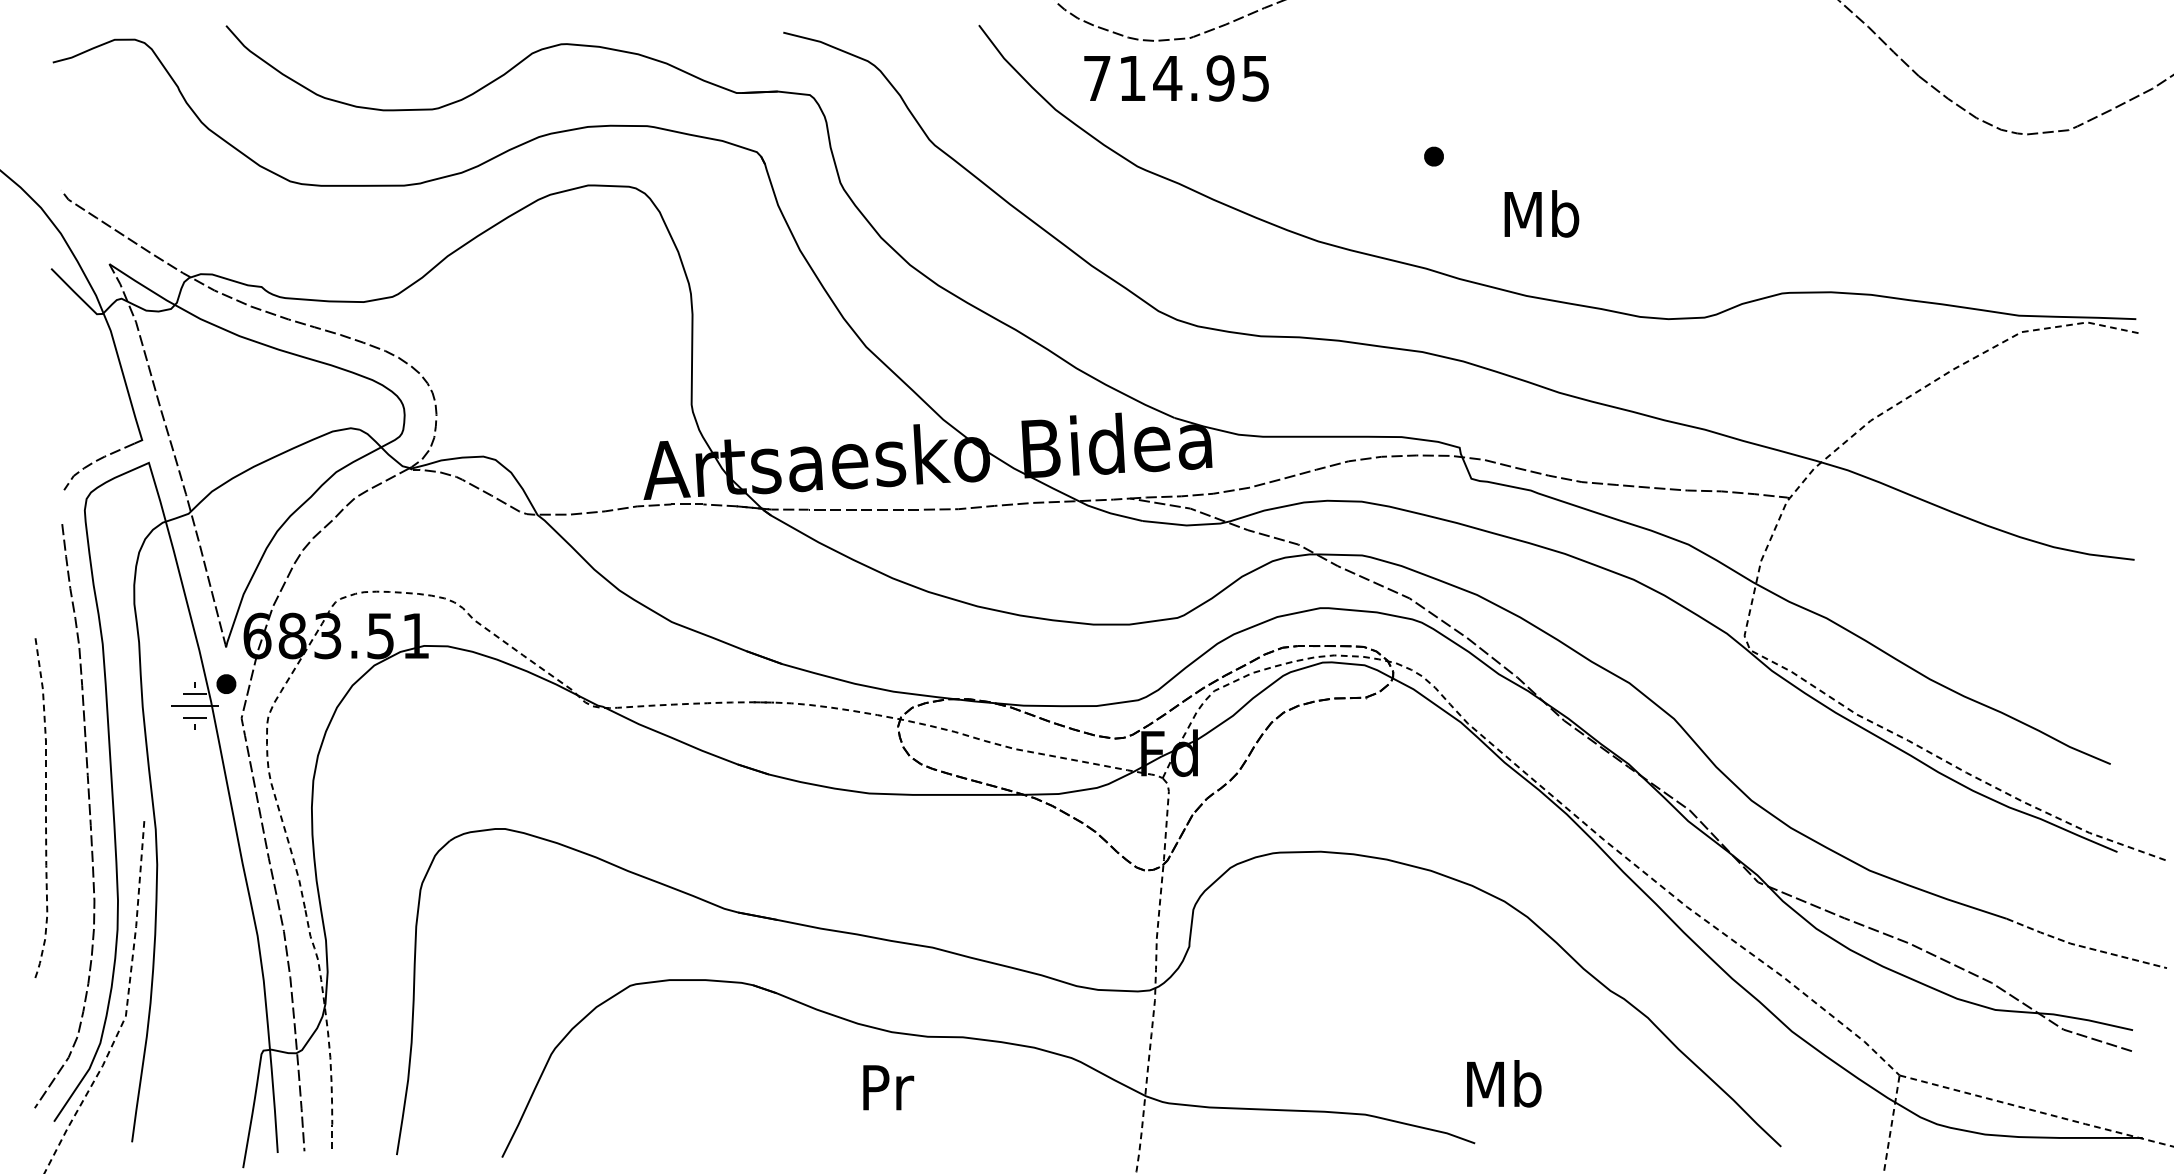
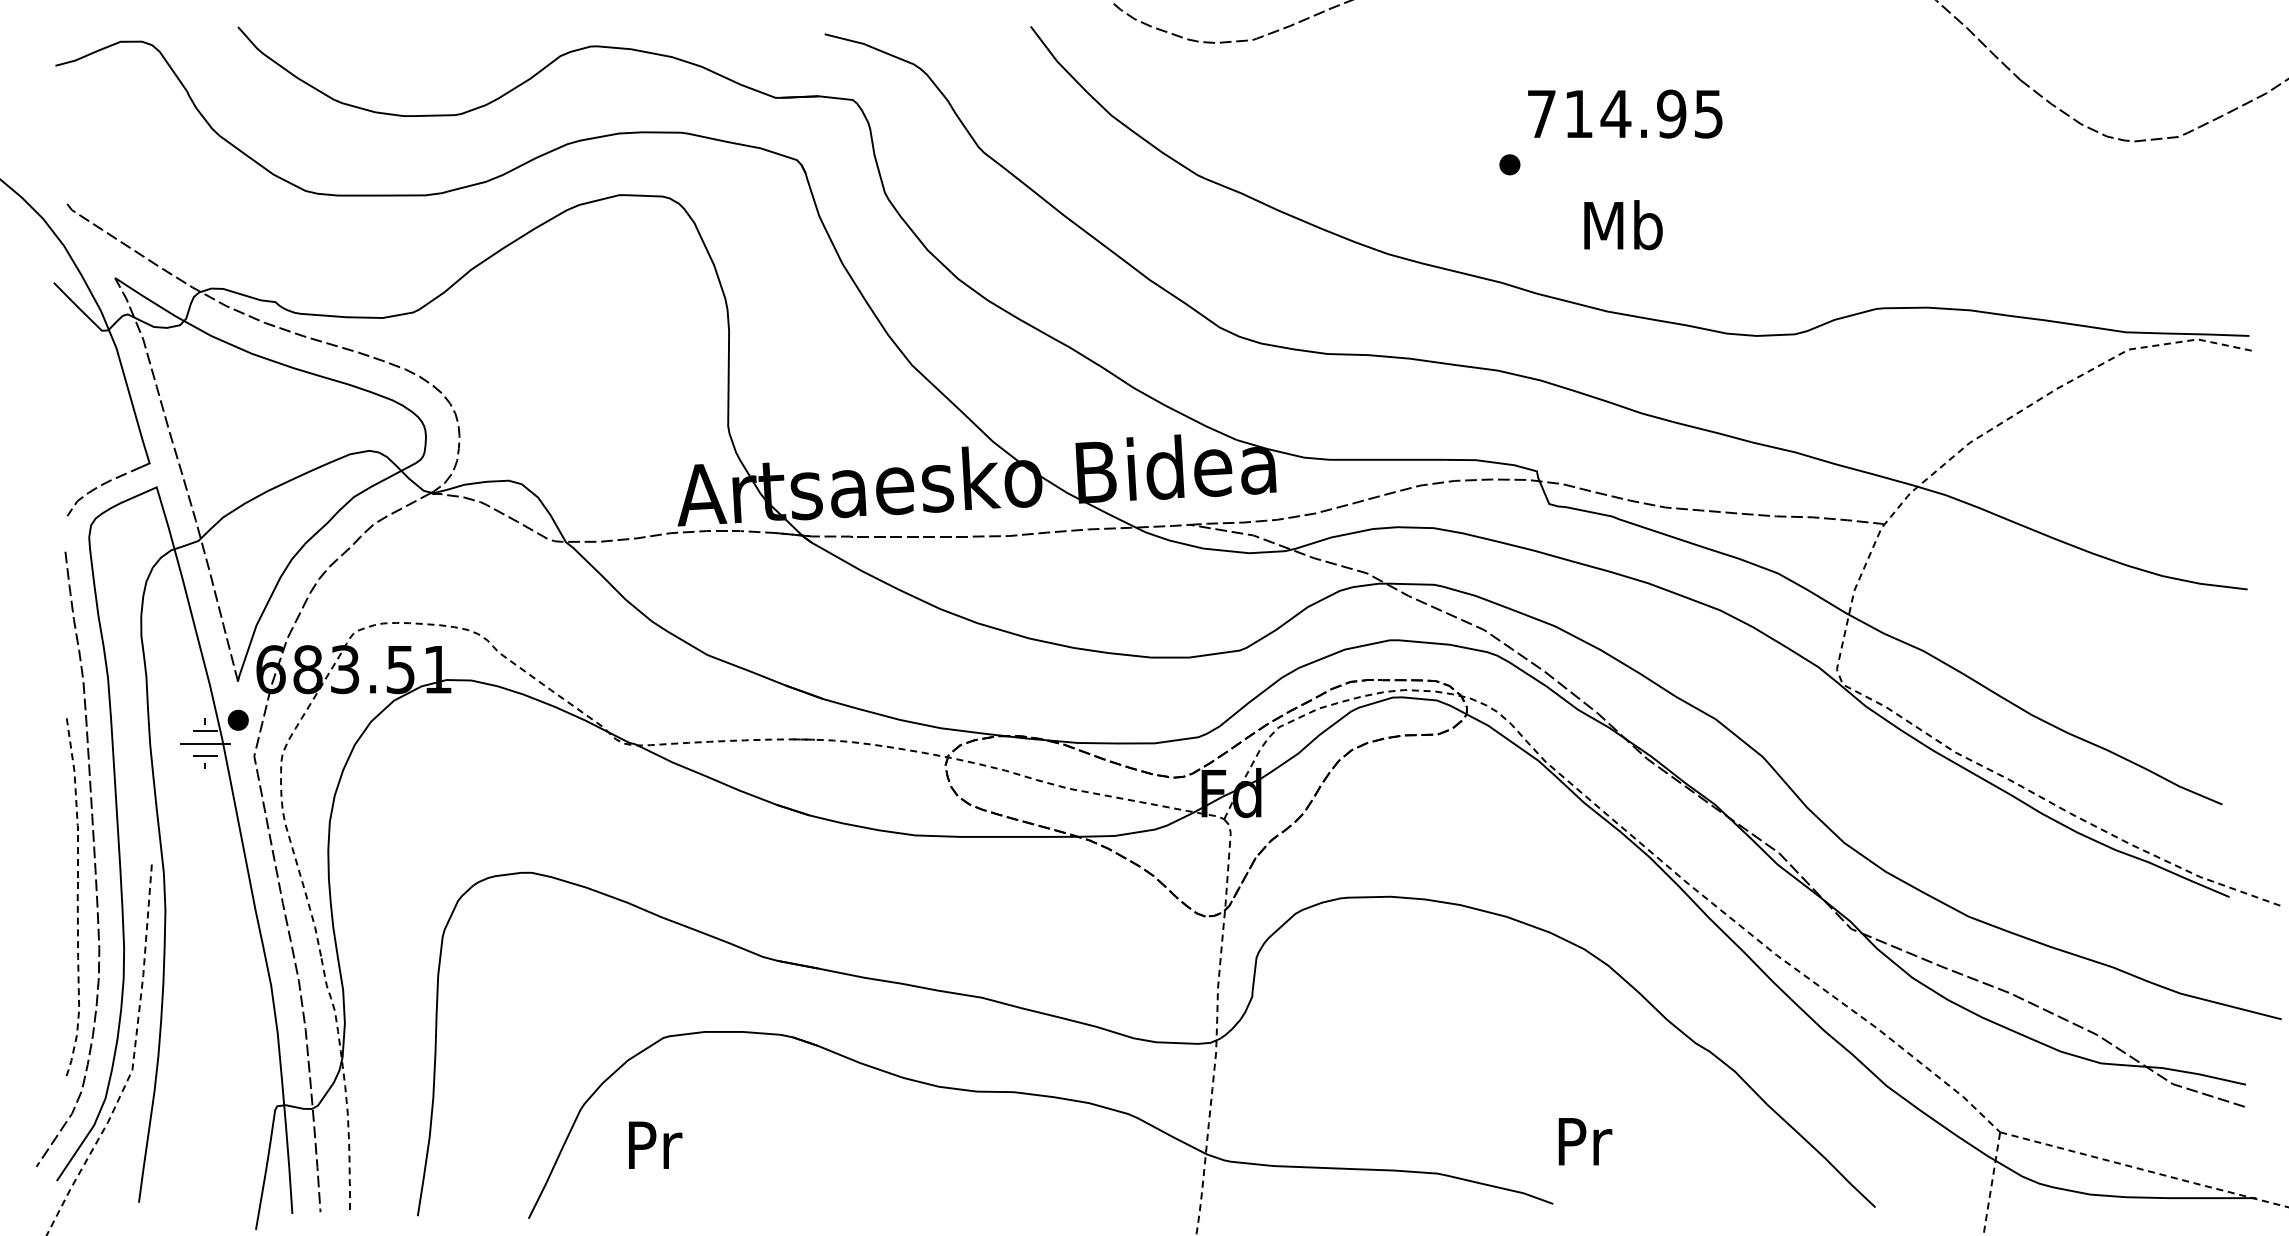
text: (1176, 78) -> (1625, 114), moved
curve: (45, 807) -> (77, 896), moved
line: (2084, 947) -> (2194, 997), dashed -> solid
text: (1504, 1083) -> (1584, 1140), Mb -> Pr
text: (888, 1087) -> (655, 1145), moved

